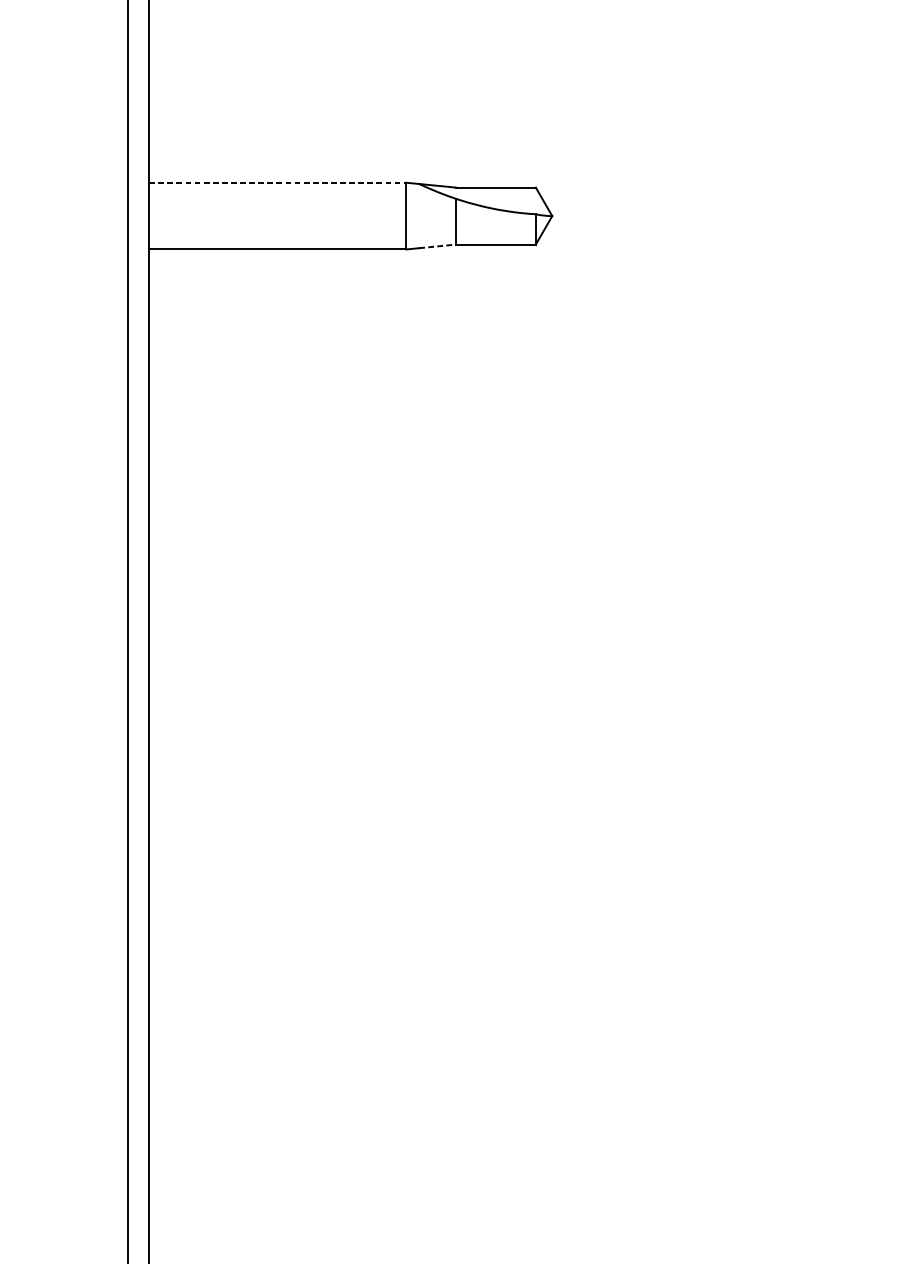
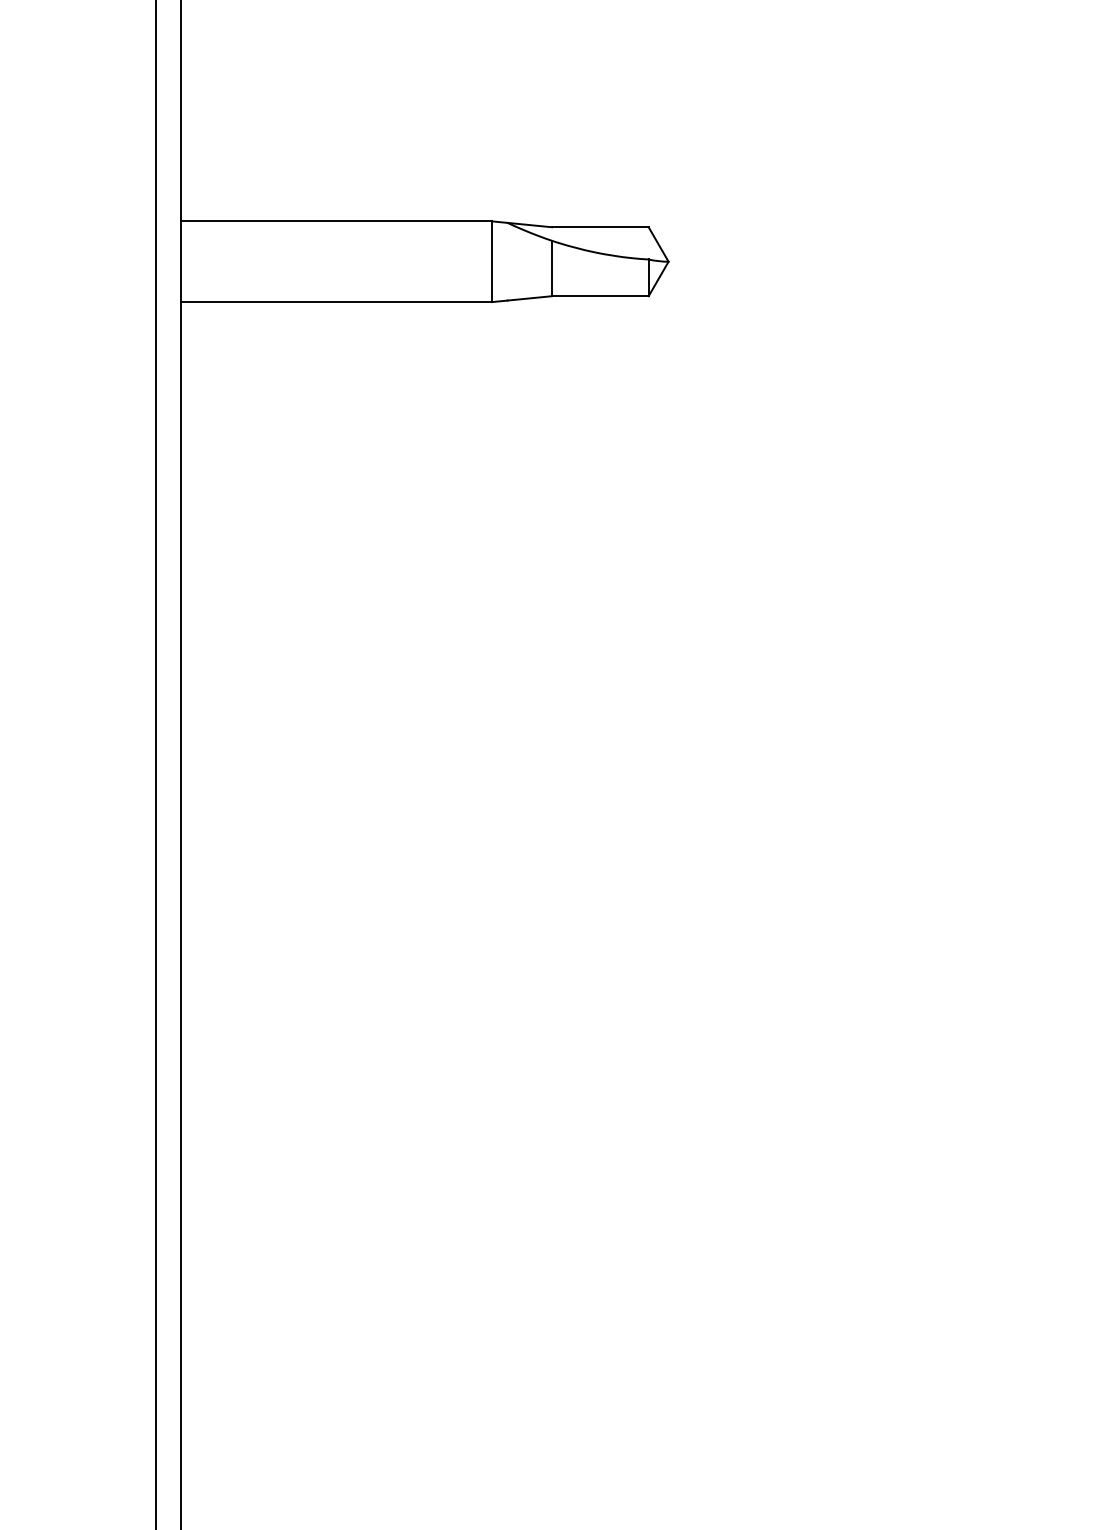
line: (277, 182) -> (336, 221), dashed -> solid
line: (438, 246) -> (530, 298), dashed -> solid

